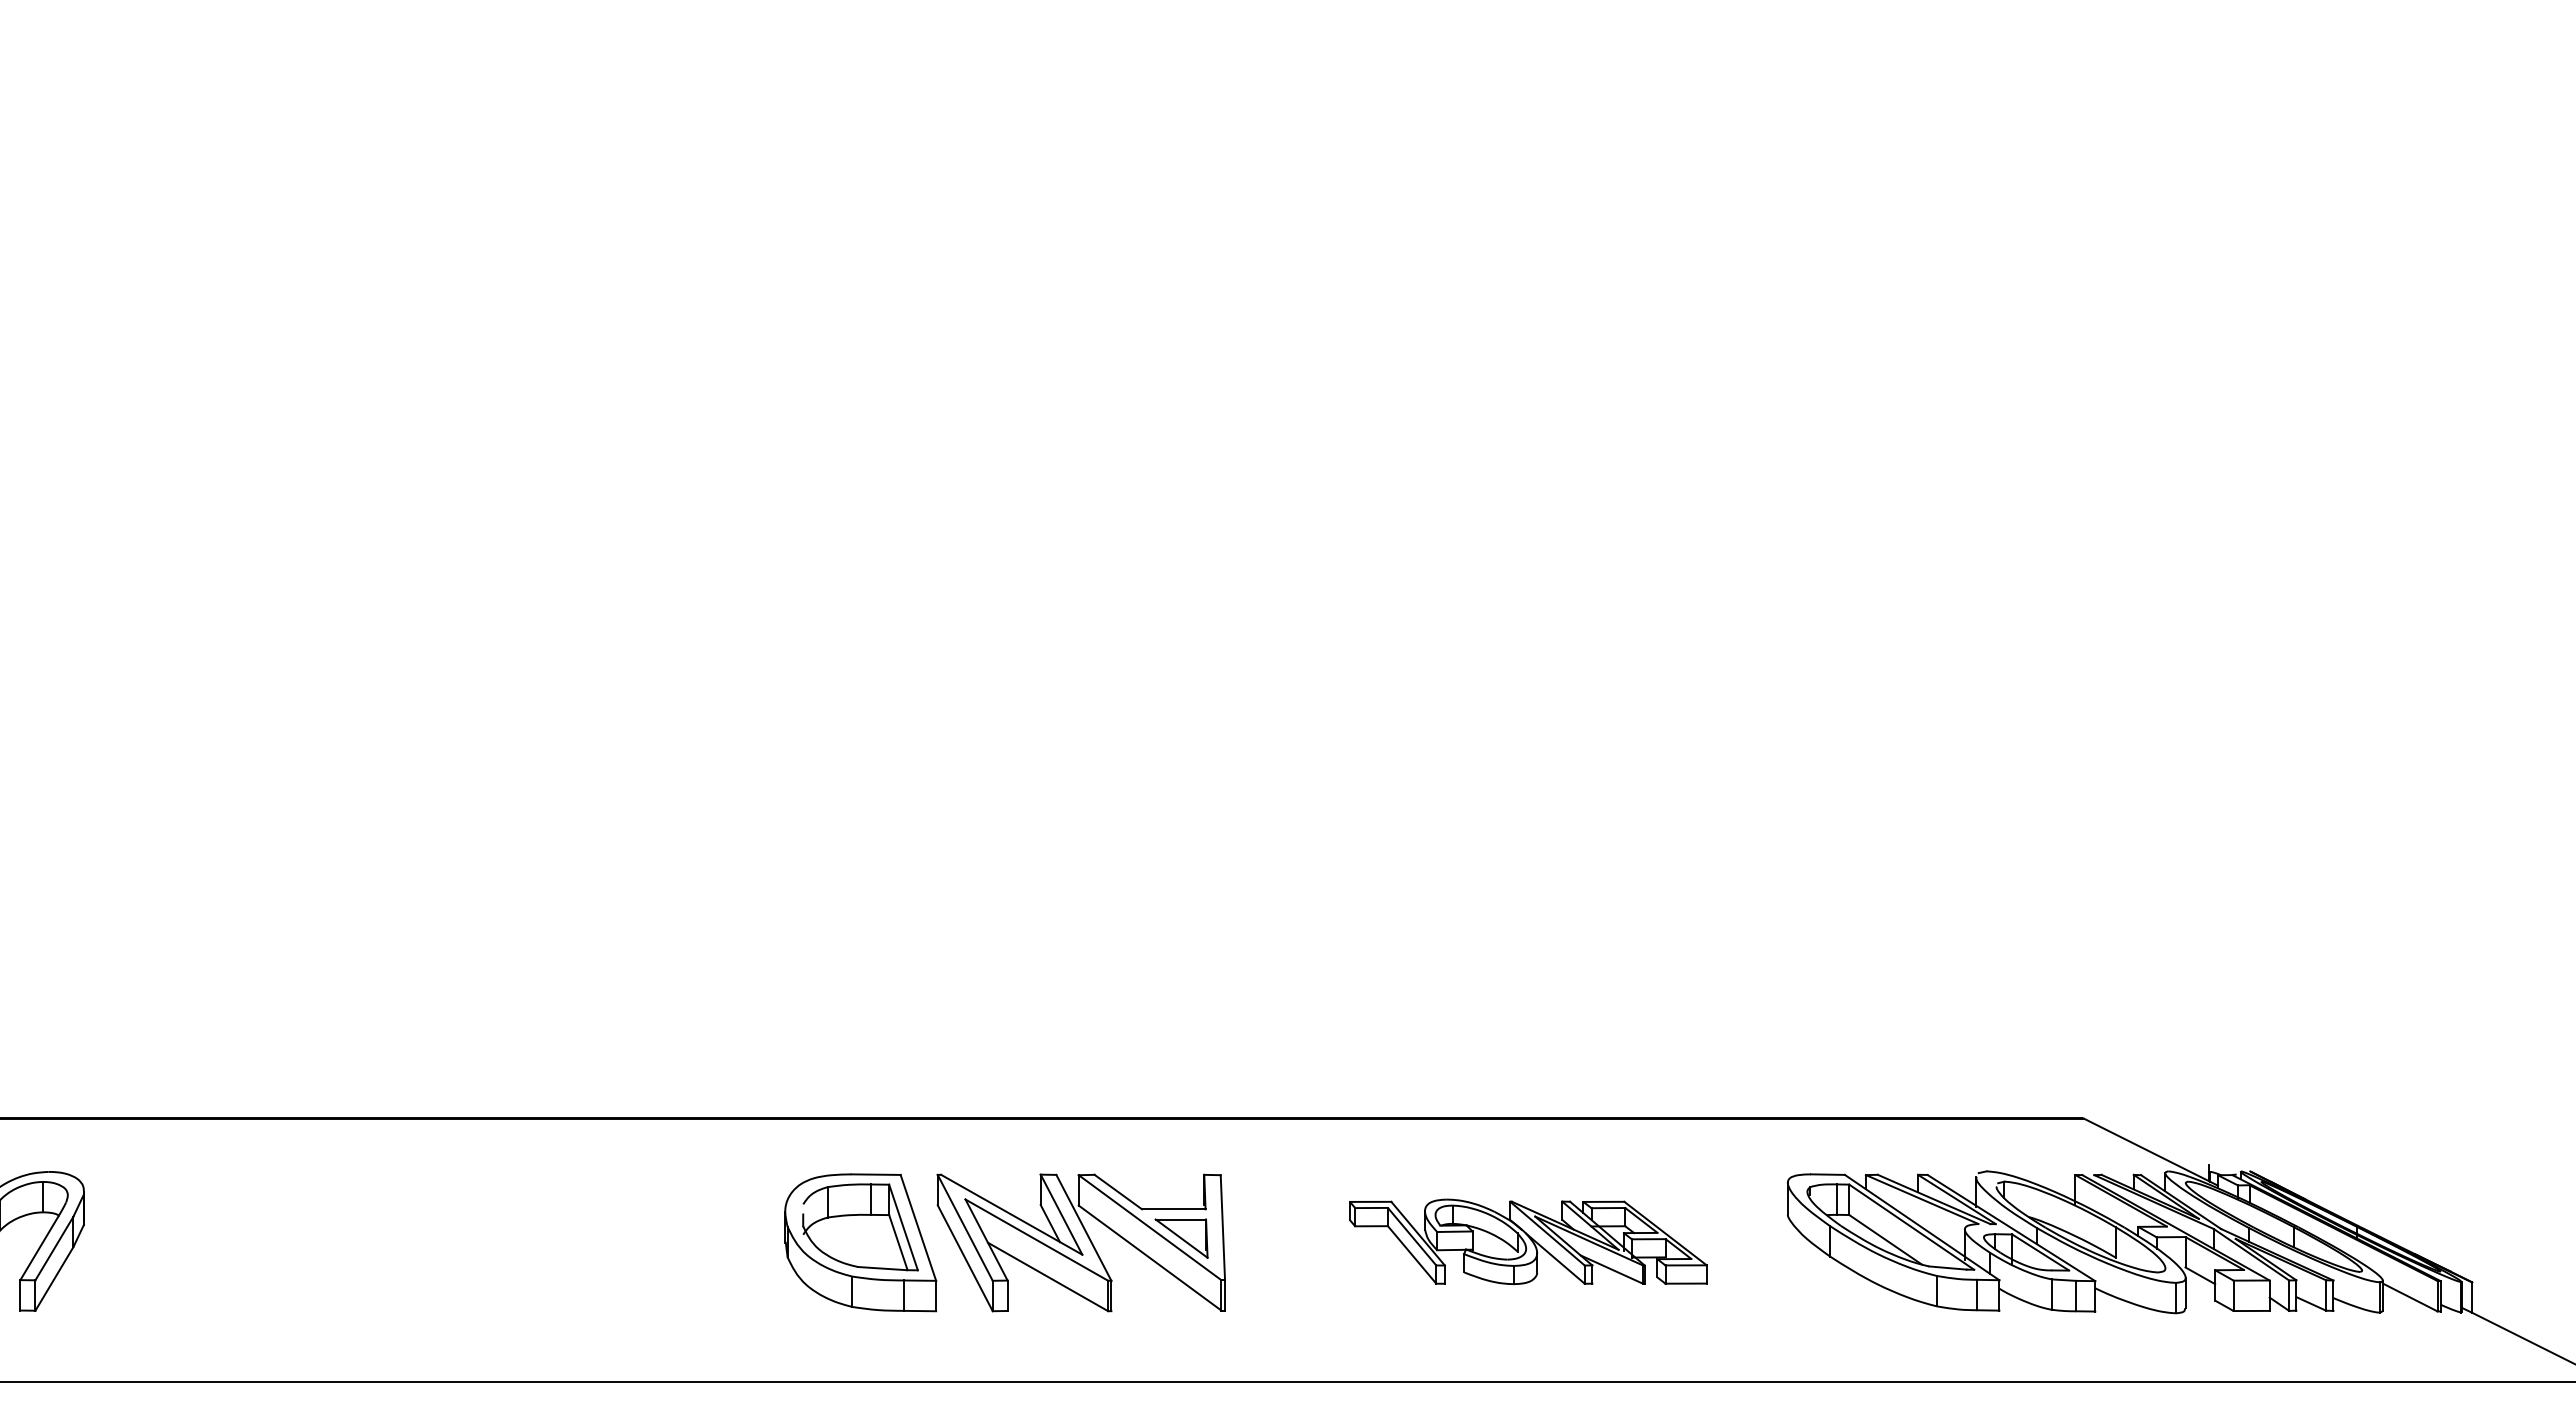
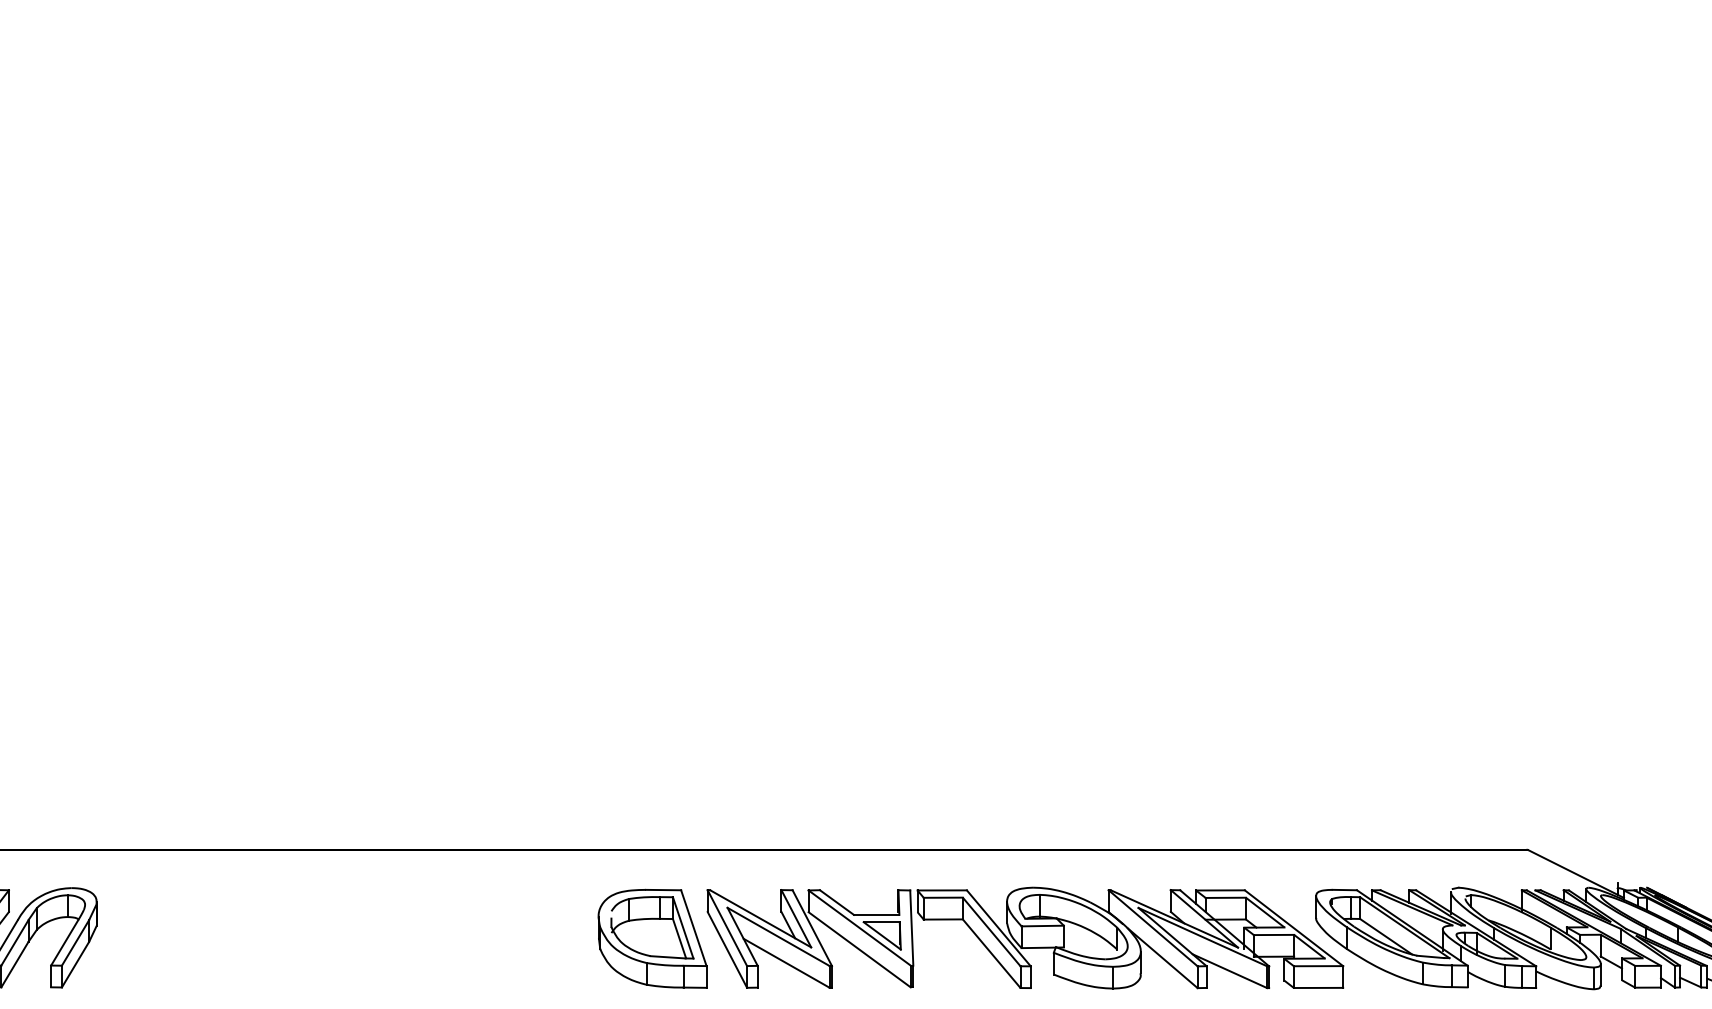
part: (1528, 1241) -> (1130, 937), size x1.67

